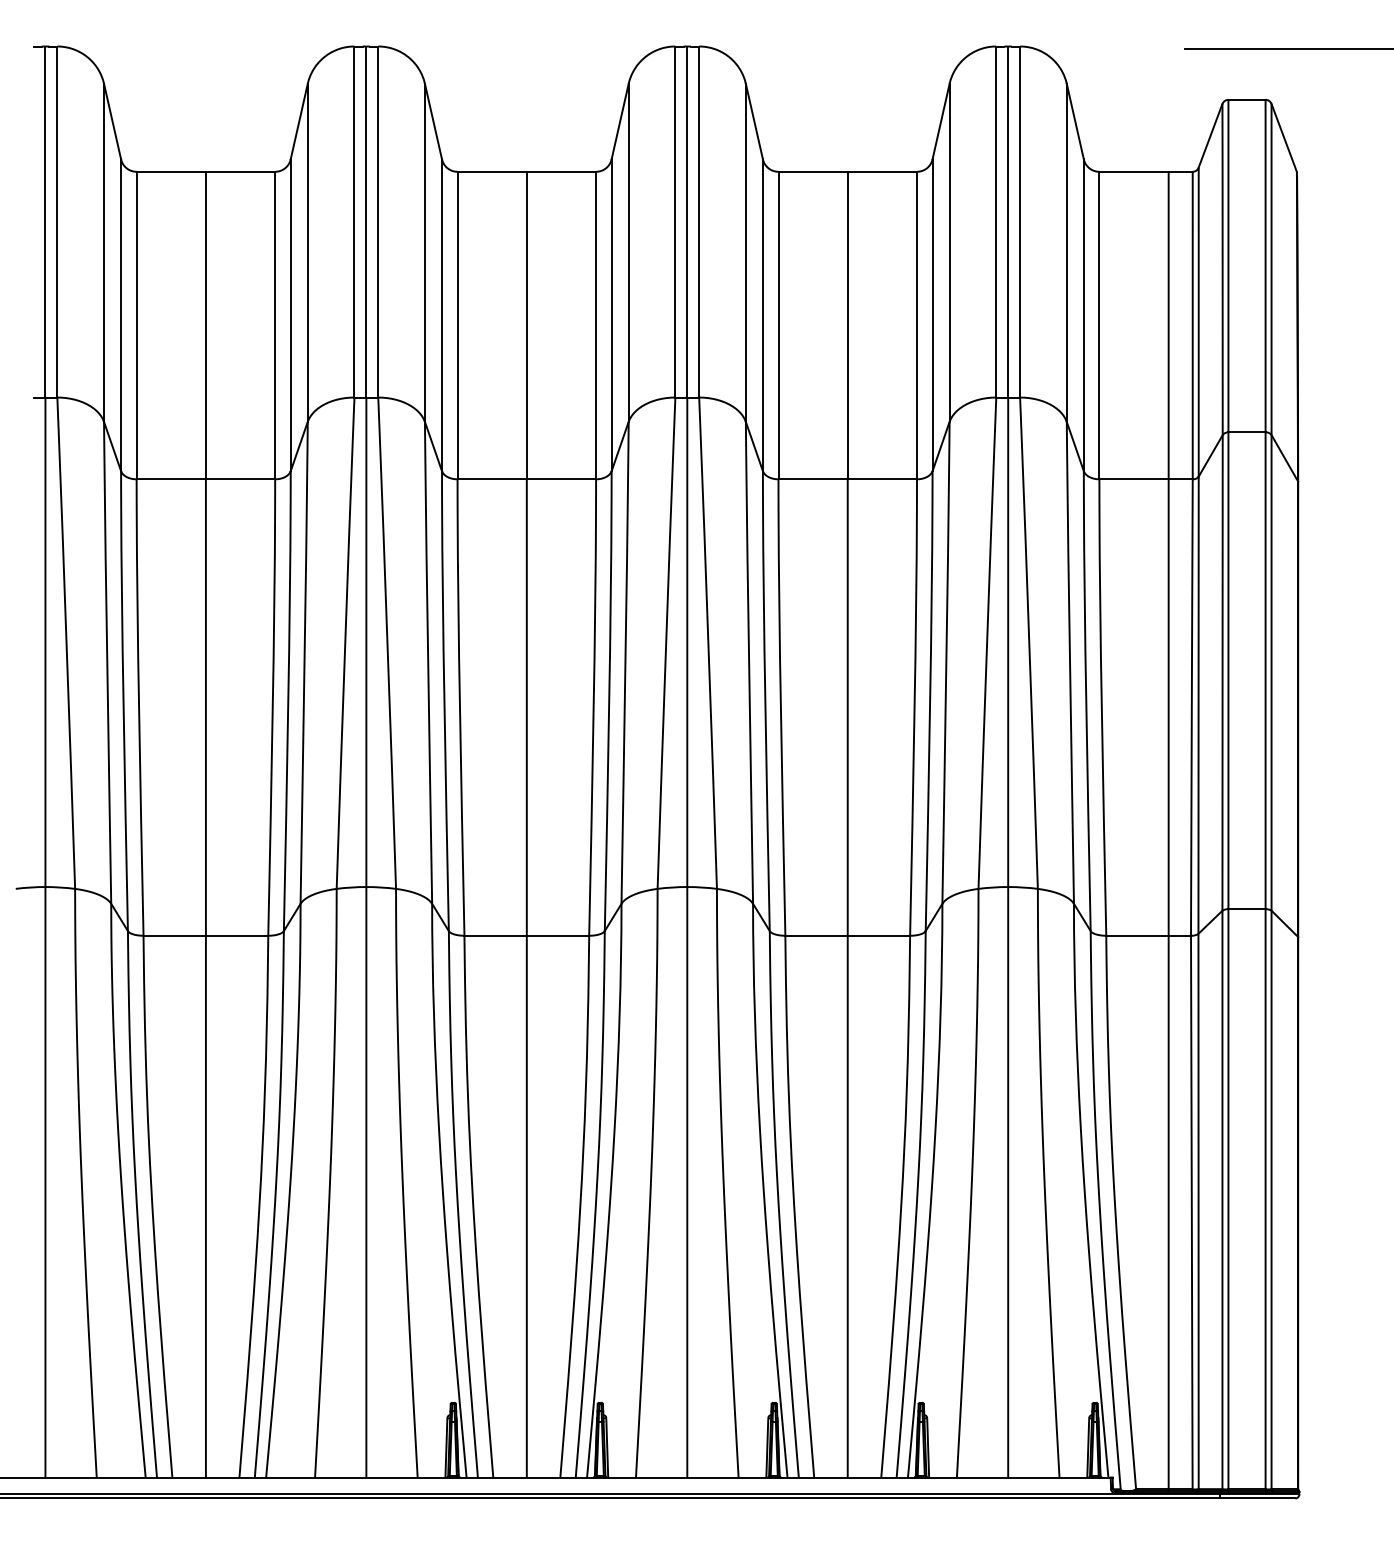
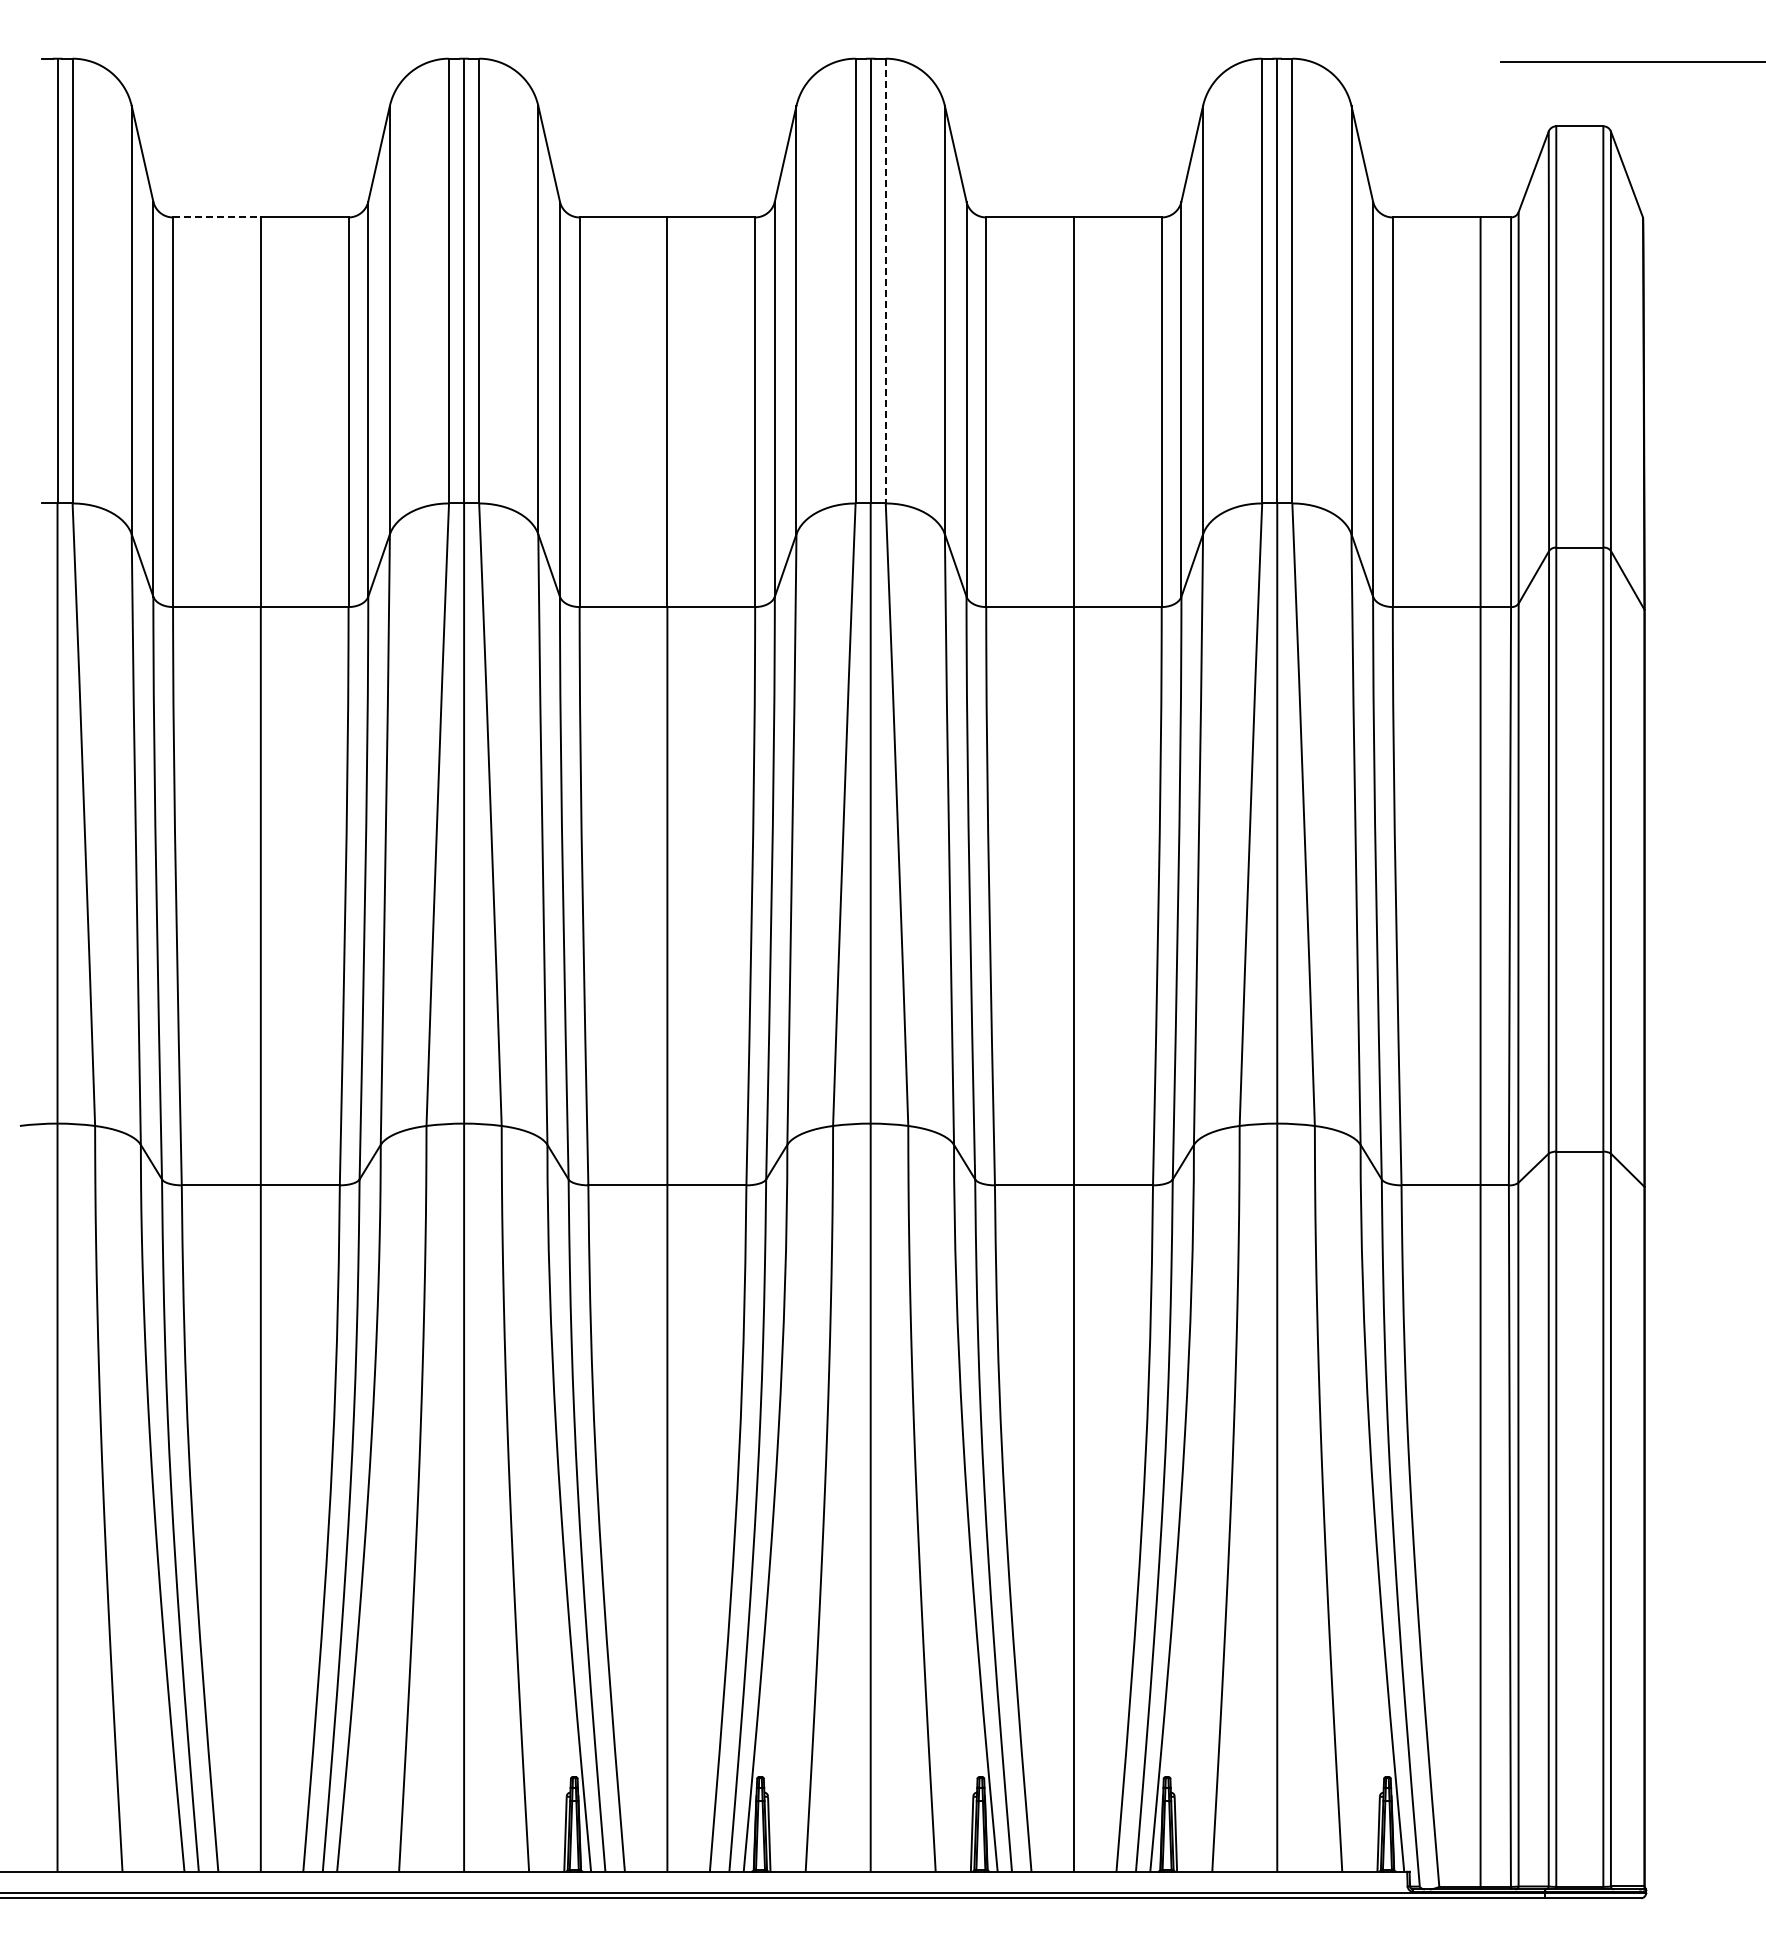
line: (170, 171) -> (216, 217), solid -> dashed
line: (698, 222) -> (885, 281), solid -> dashed

